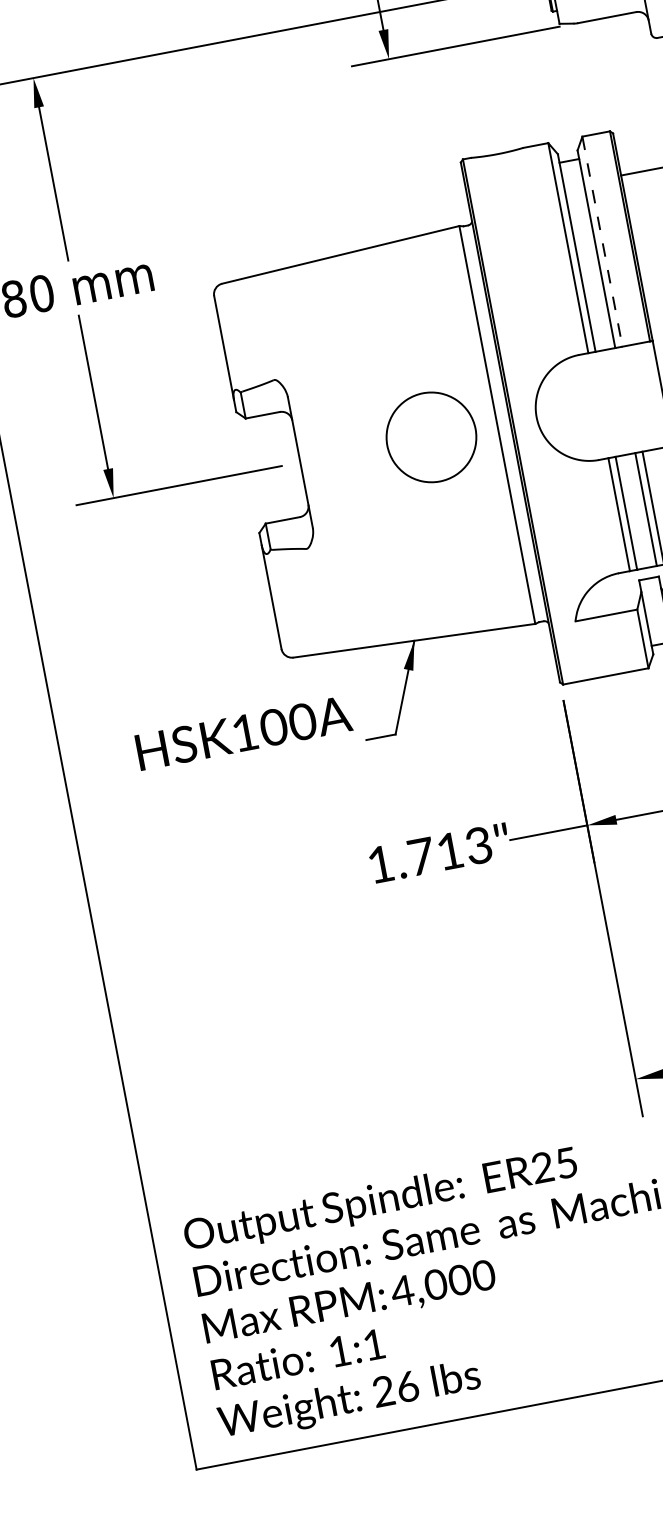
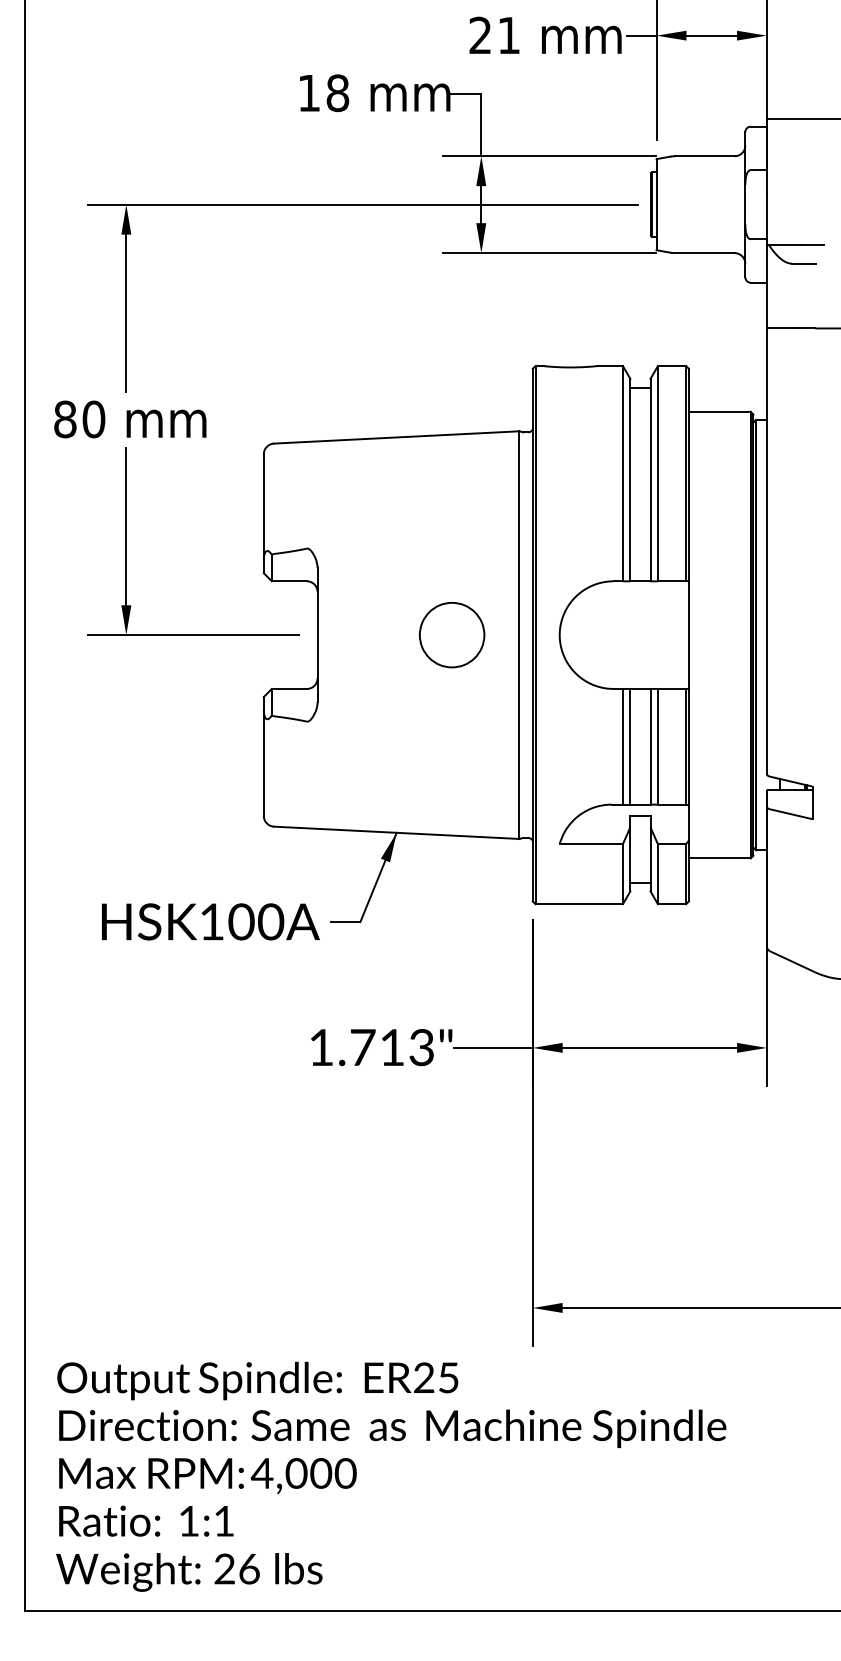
line: (602, 241) -> (657, 473), dashed -> solid
part: (432, 437) -> (452, 635), size x0.71
text: (243, 732) -> (210, 921), moved

